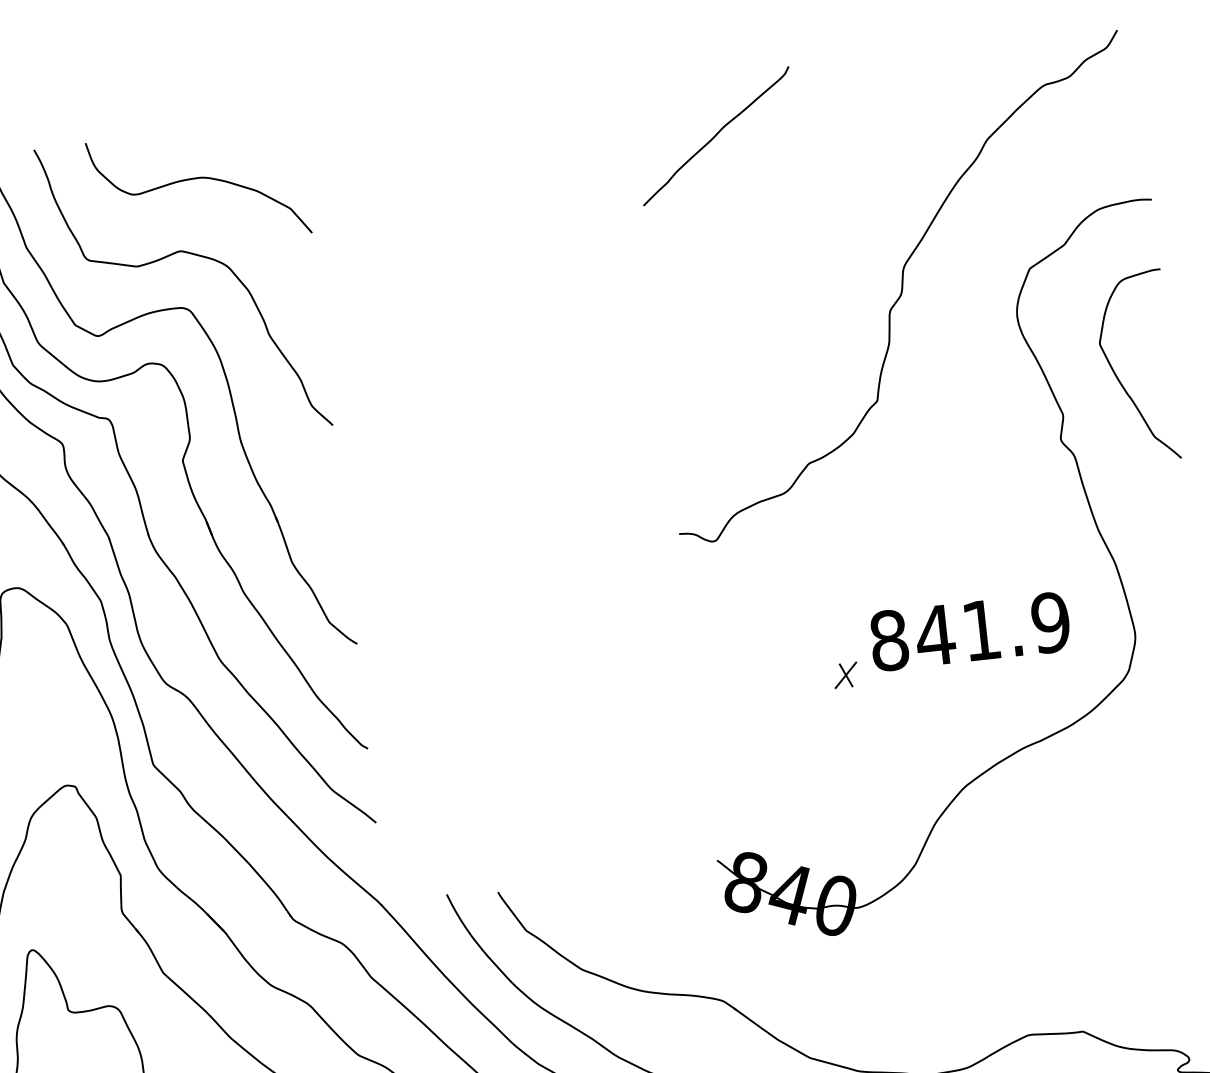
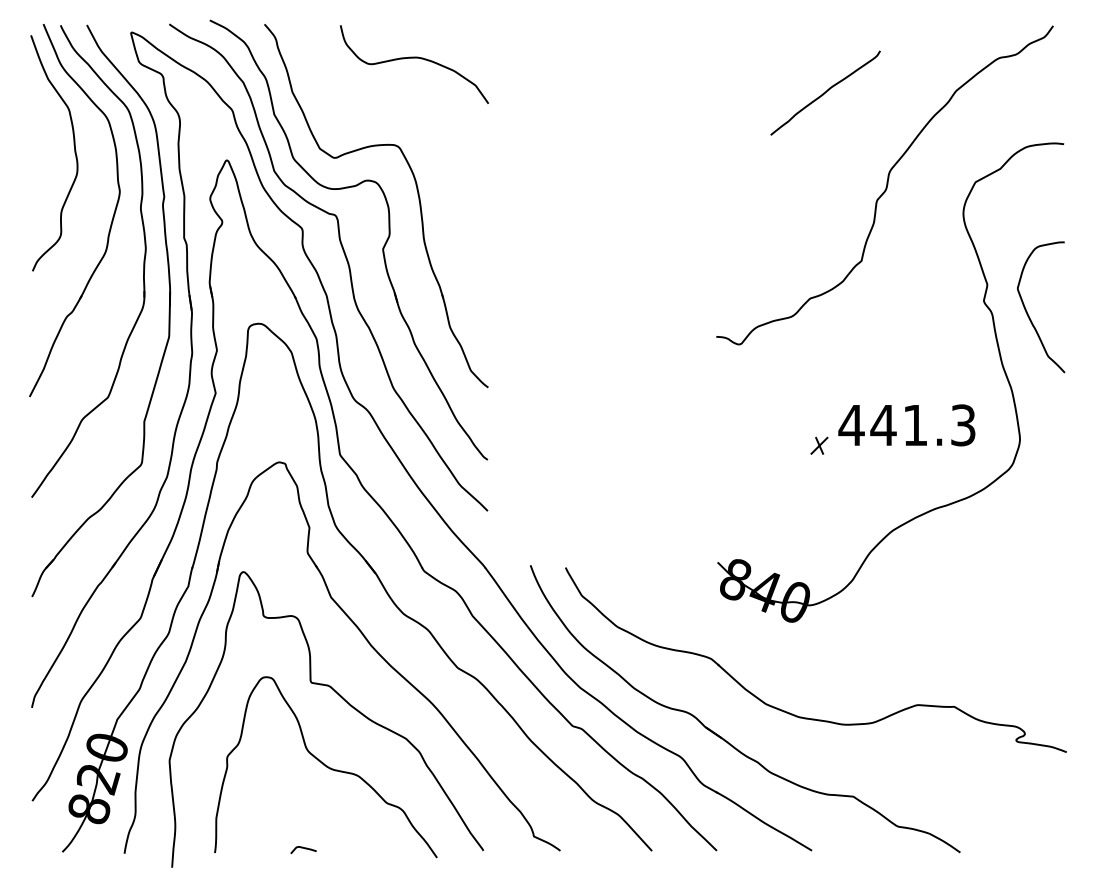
curve: (716, 135) -> (825, 92), moved
curve: (169, 257) -> (389, 109), removed
curve: (1119, 378) -> (1028, 313), moved
text: (968, 632) -> (906, 425), 841.9 -> 441.3

